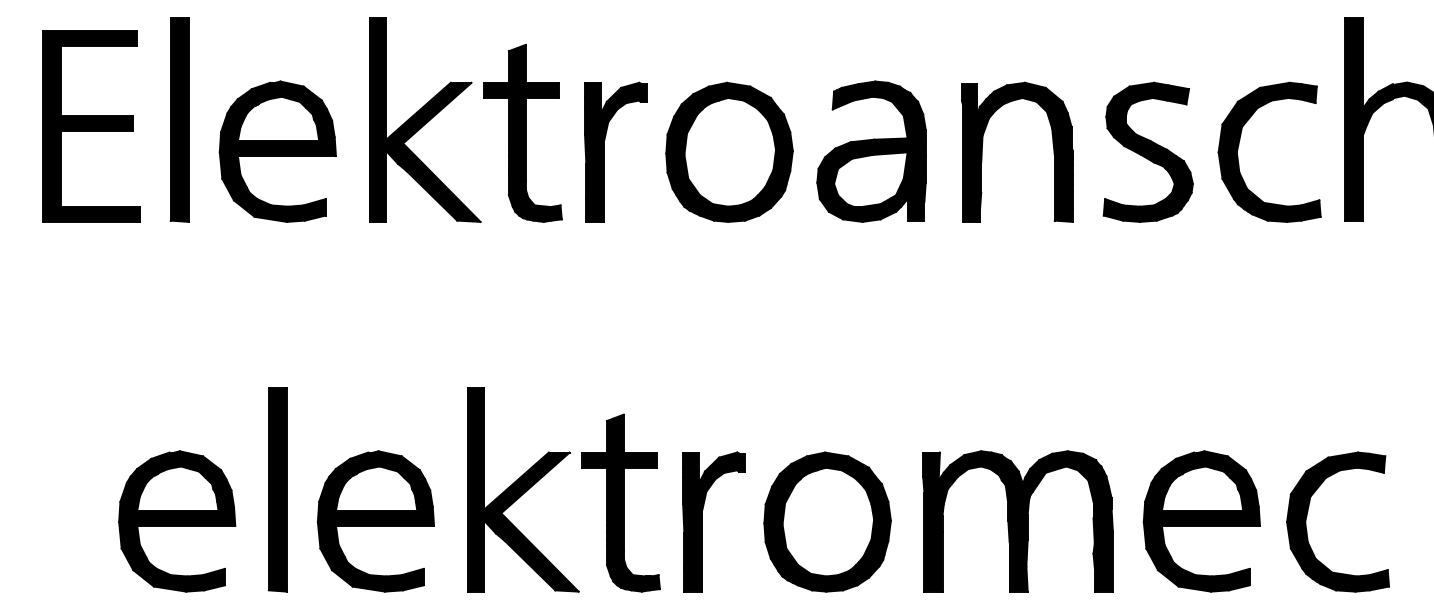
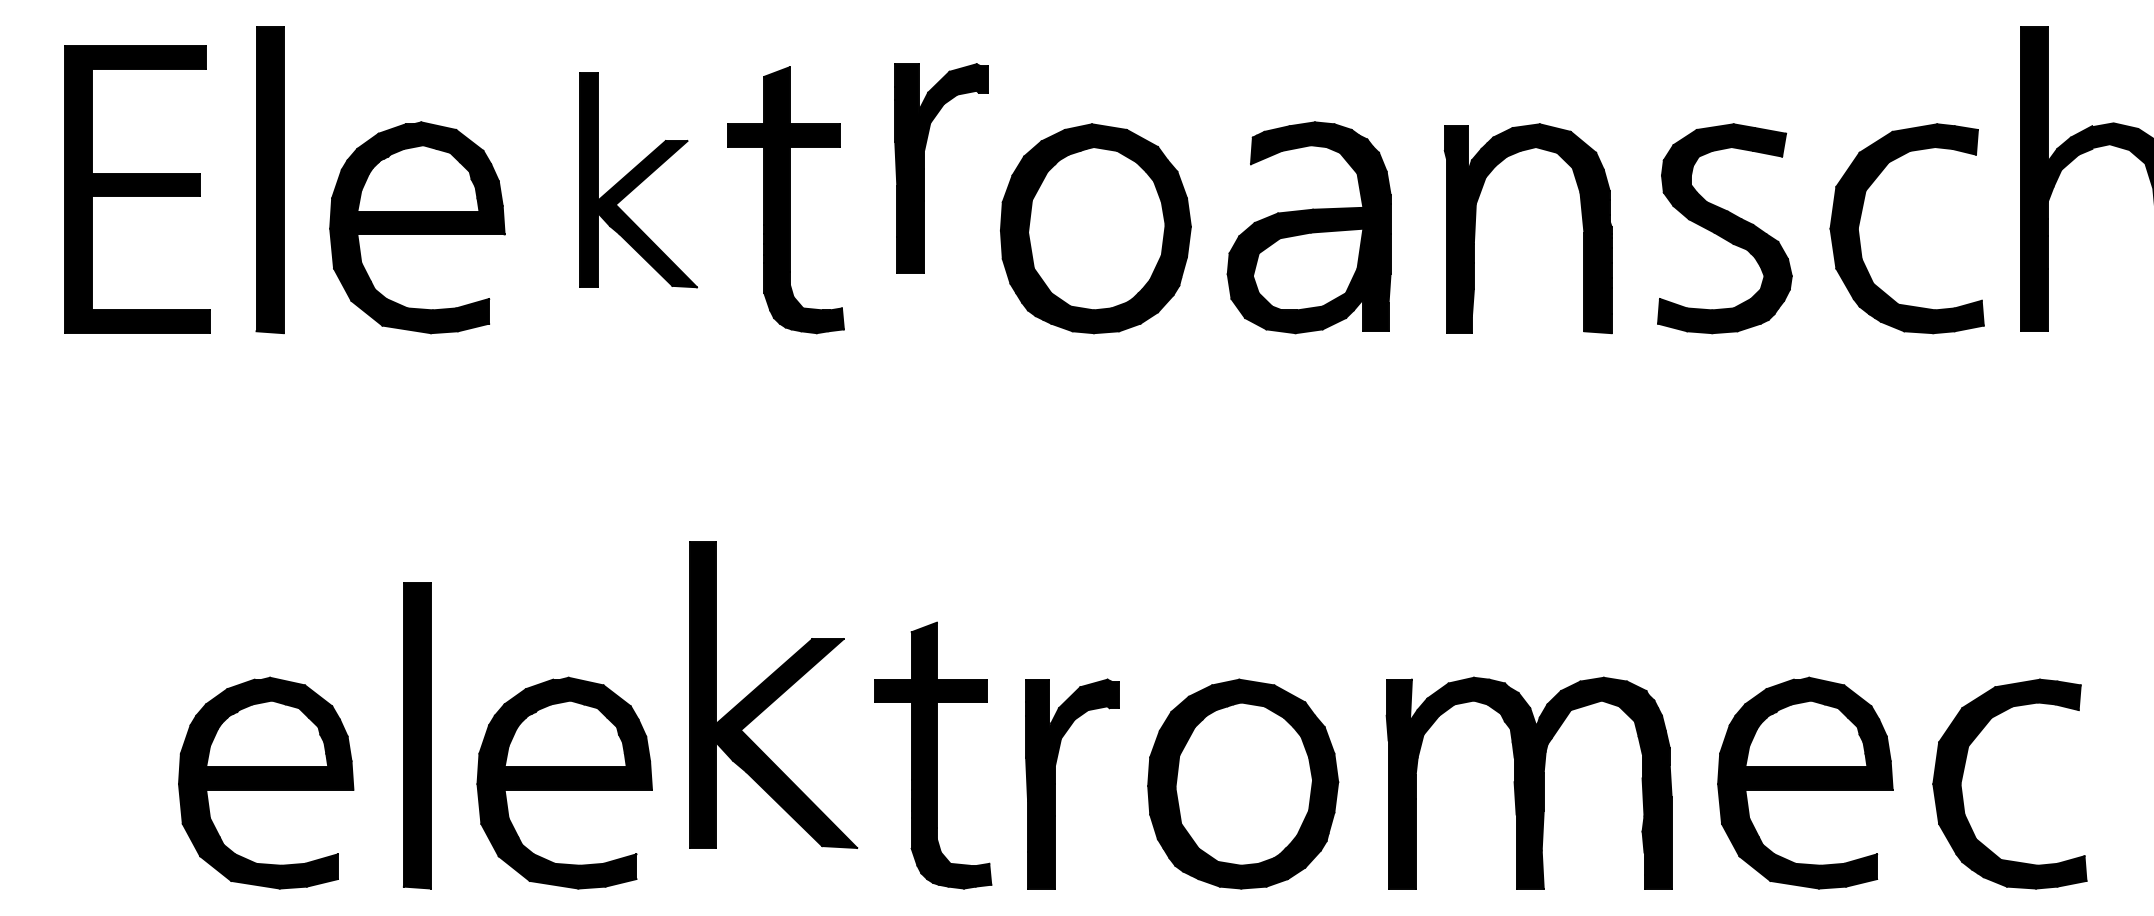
part: (425, 119) -> (639, 179), size x0.7
part: (604, 151) -> (924, 167), moved
part: (523, 489) -> (774, 694), moved

